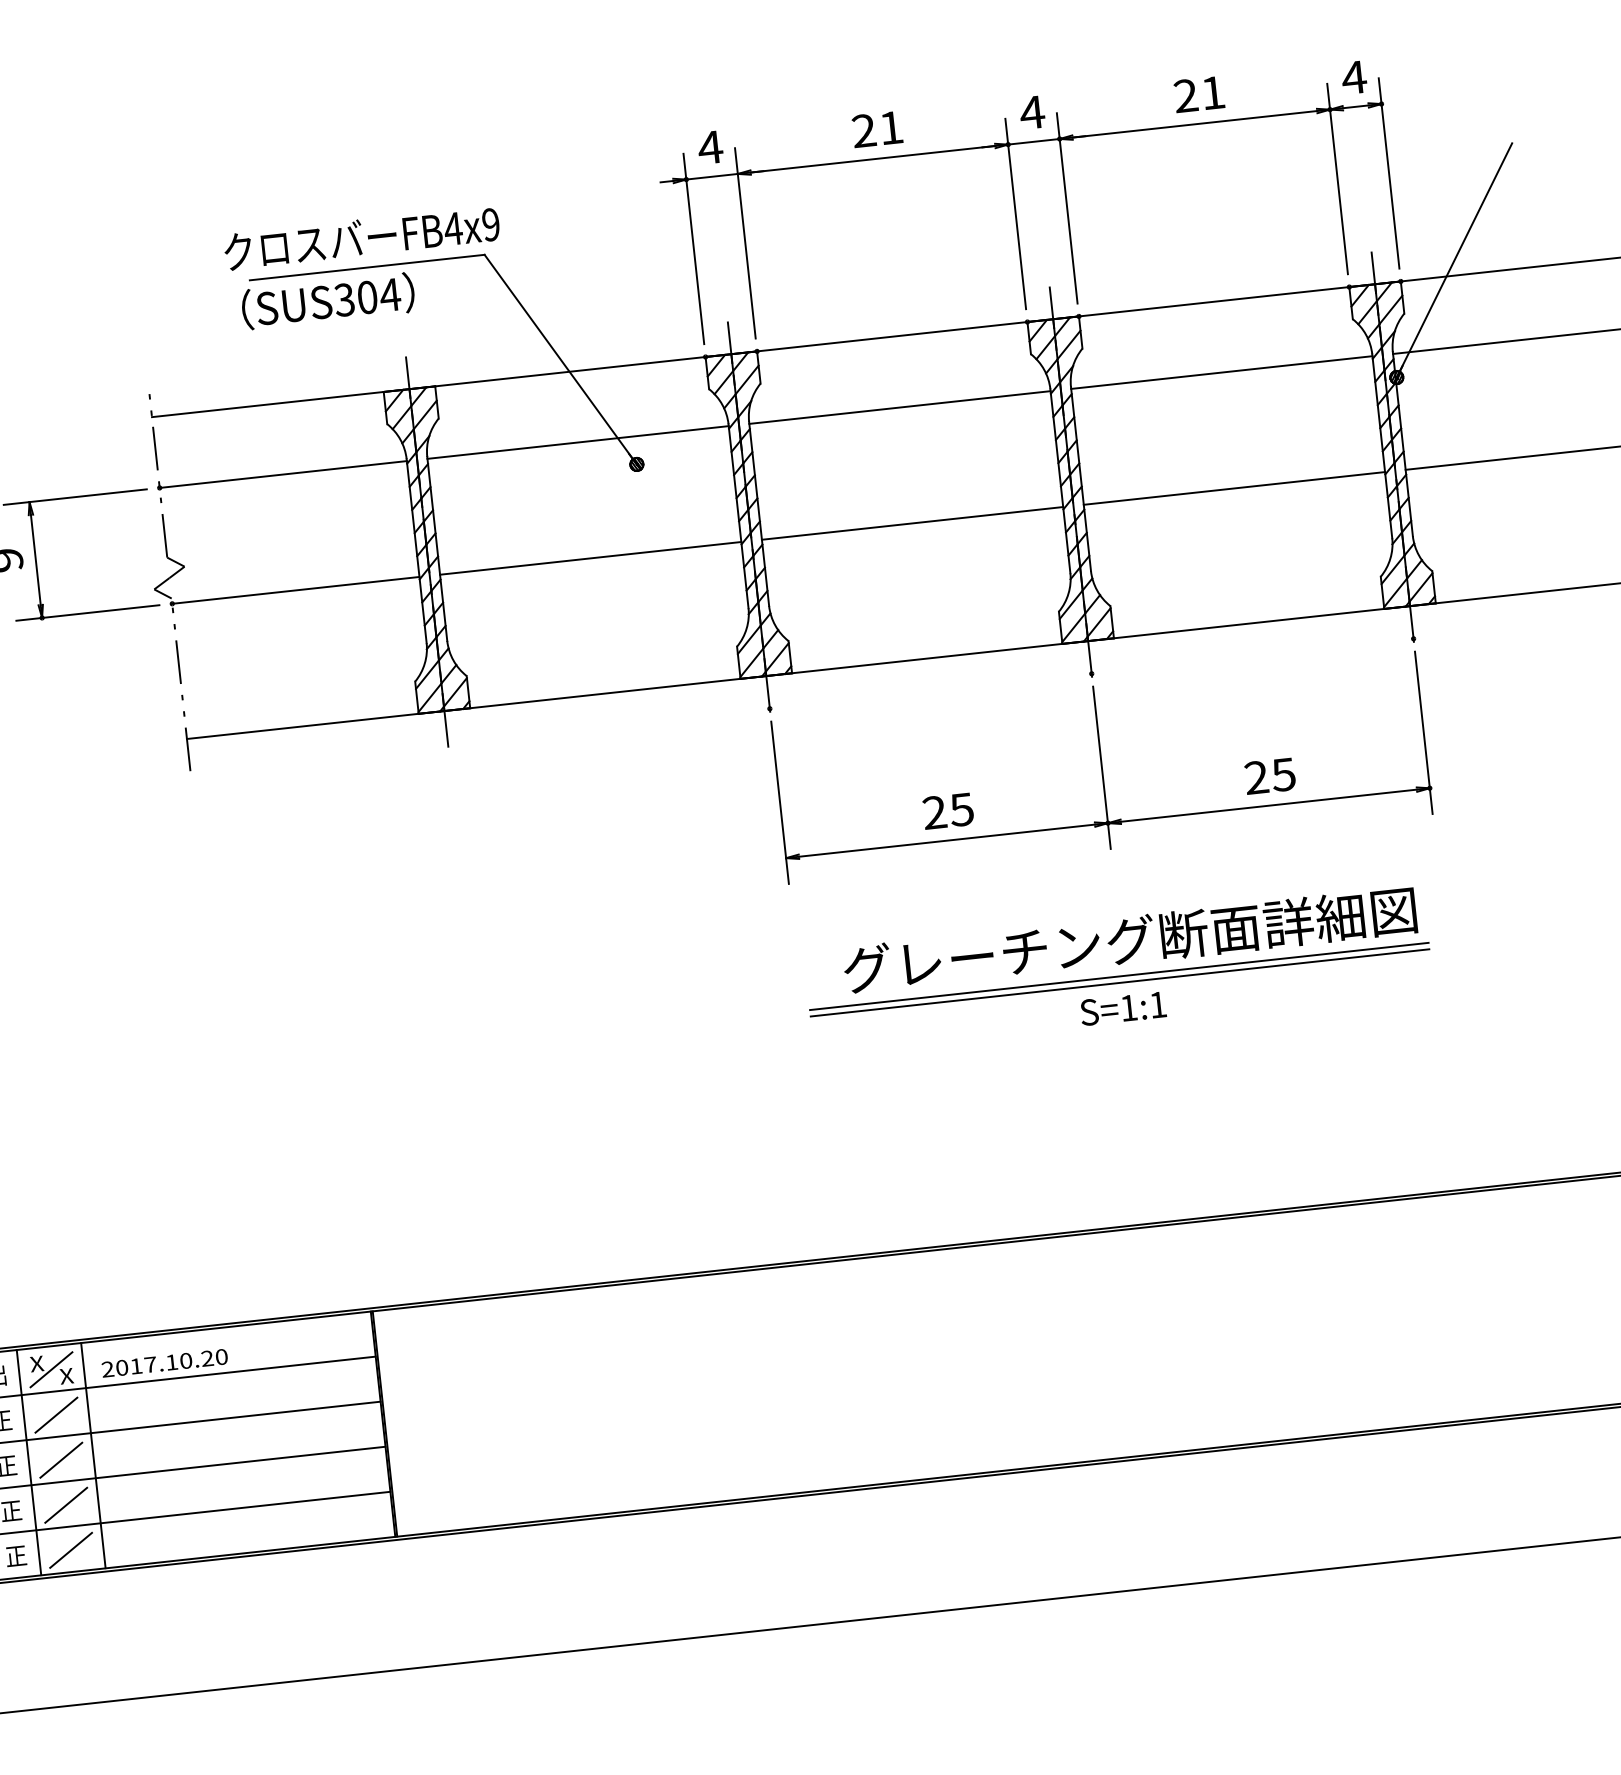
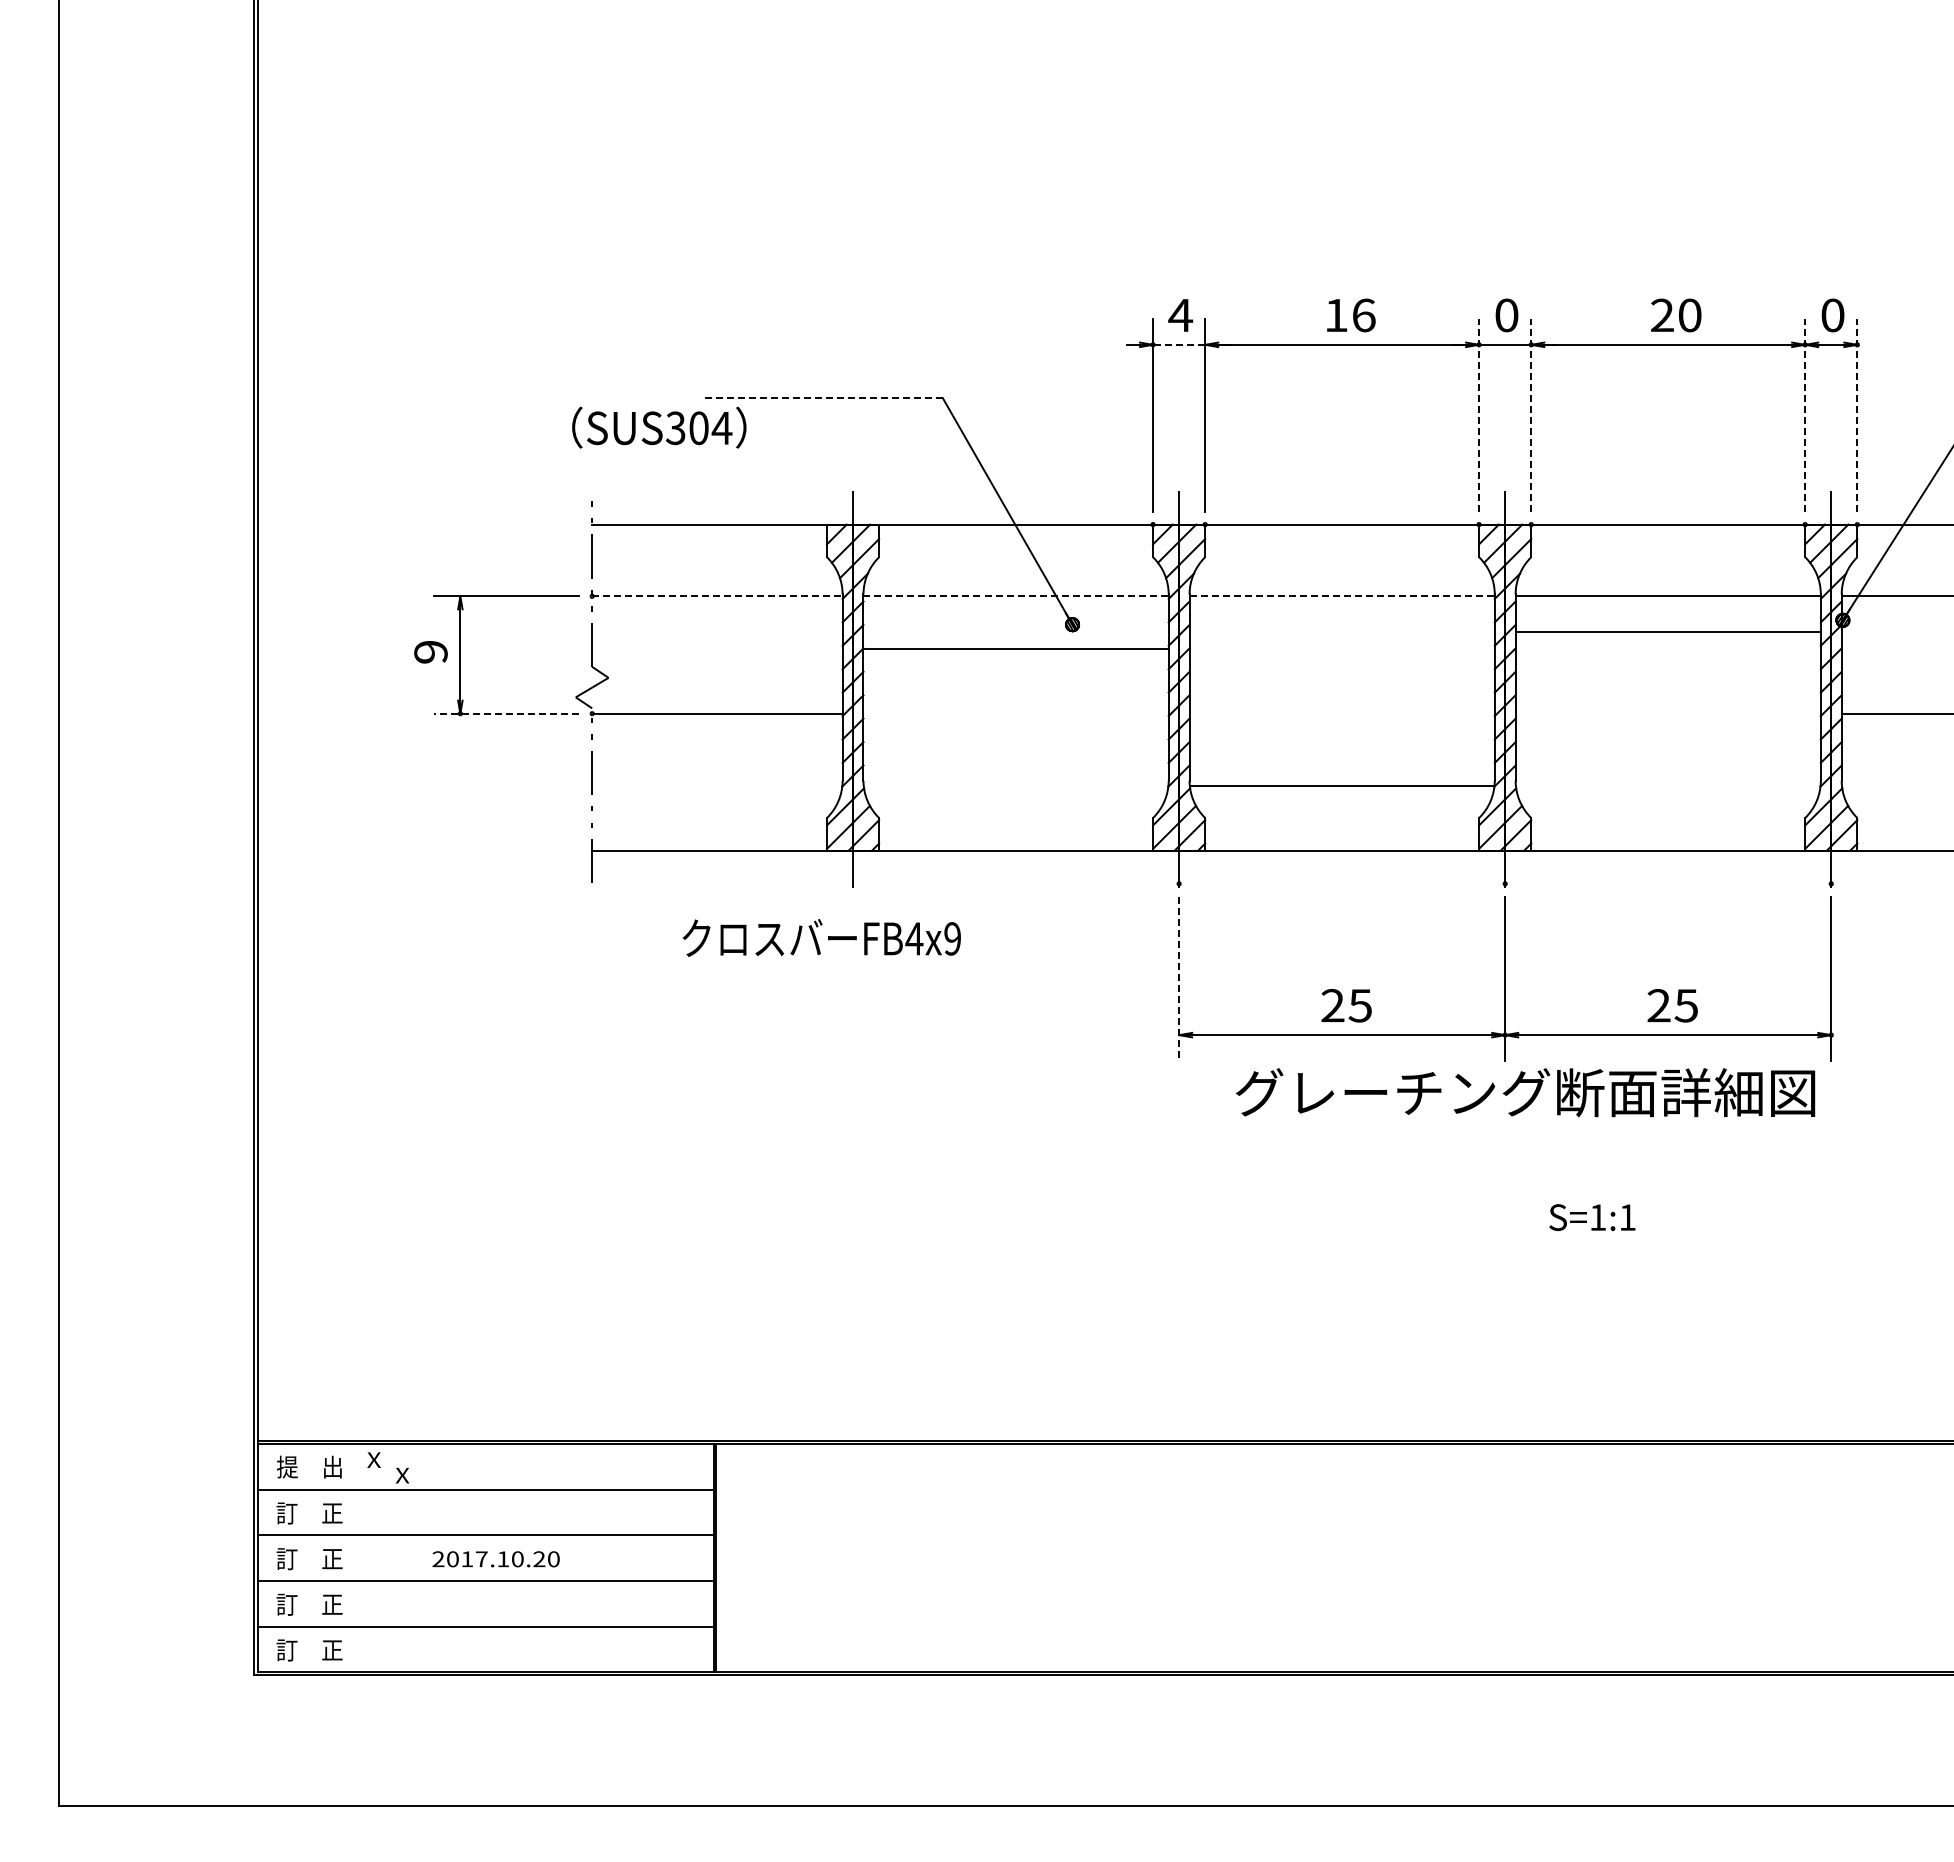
text: (1353, 77) -> (1832, 315), 4 -> 0
text: (1213, 92) -> (1690, 315), 21 -> 20
text: (1032, 112) -> (1506, 315), 4 -> 0
text: (878, 129) -> (1350, 315), 21 -> 16
line: (1389, 172) -> (1857, 414), solid -> dashed
line: (711, 176) -> (1178, 344), solid -> dashed
line: (1337, 178) -> (1805, 414), solid -> dashed
line: (1067, 207) -> (1531, 414), solid -> dashed
line: (1016, 213) -> (1479, 414), solid -> dashed
text: (361, 237) -> (821, 937), moved
line: (366, 267) -> (823, 398), solid -> dashed
text: (328, 301) -> (659, 427), moved
line: (900, 407) -> (1342, 596), solid -> dashed
line: (578, 442) -> (1016, 596), solid -> dashed
line: (283, 474) -> (717, 596), solid -> dashed
line: (1233, 488) -> (1667, 631), moved
line: (911, 523) -> (1341, 785), moved
line: (590, 558) -> (1015, 648), moved
line: (87, 612) -> (506, 713), solid -> dashed
line: (780, 803) -> (1179, 979), solid -> dashed
text: (1129, 940) -> (1525, 1092), moved
line: (1118, 976) -> (1499, 1189), removed
line: (1119, 983) -> (1499, 1196), removed
text: (1123, 1008) -> (1592, 1217), moved
text: (164, 1363) -> (495, 1559), moved
line: (51, 1369) -> (387, 1467), removed
line: (55, 1415) -> (387, 1513), removed
line: (93, 1455) -> (420, 1557), removed
line: (60, 1459) -> (387, 1558), removed
line: (29, 1462) -> (355, 1557), removed
line: (65, 1505) -> (387, 1604), removed
line: (70, 1550) -> (387, 1650), removed

